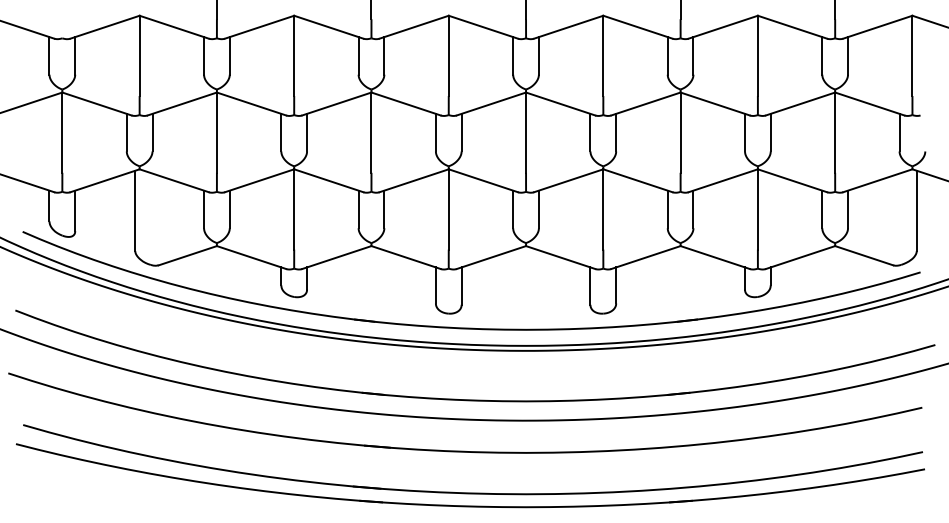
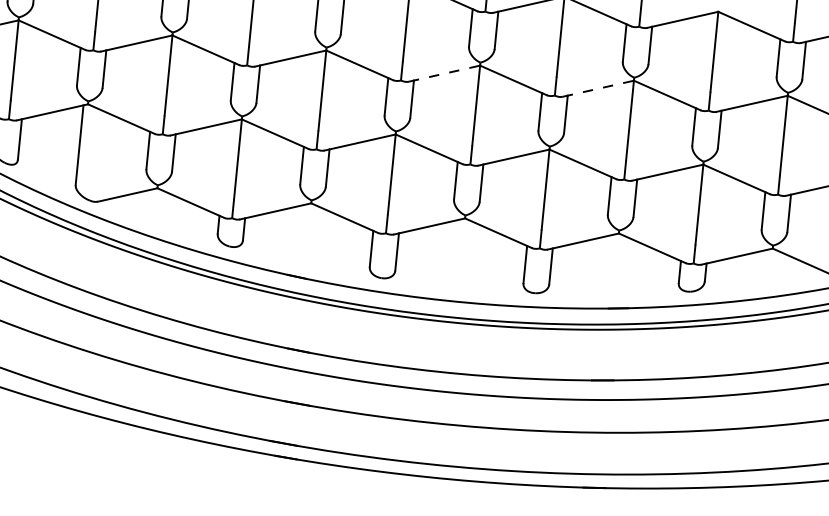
line: (491, 103) -> (444, 73), solid -> dashed
line: (646, 103) -> (598, 88), solid -> dashed

